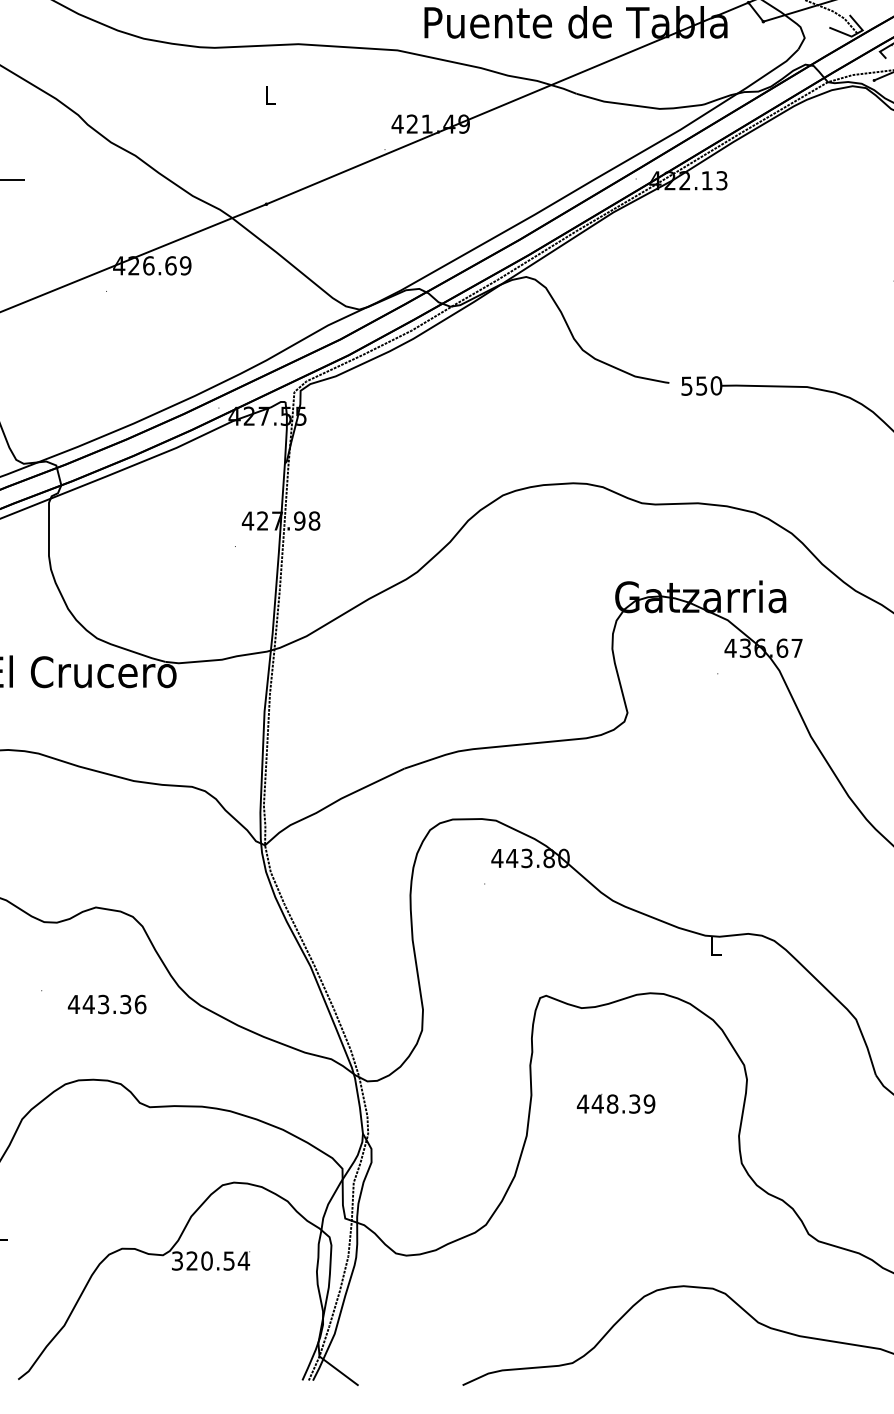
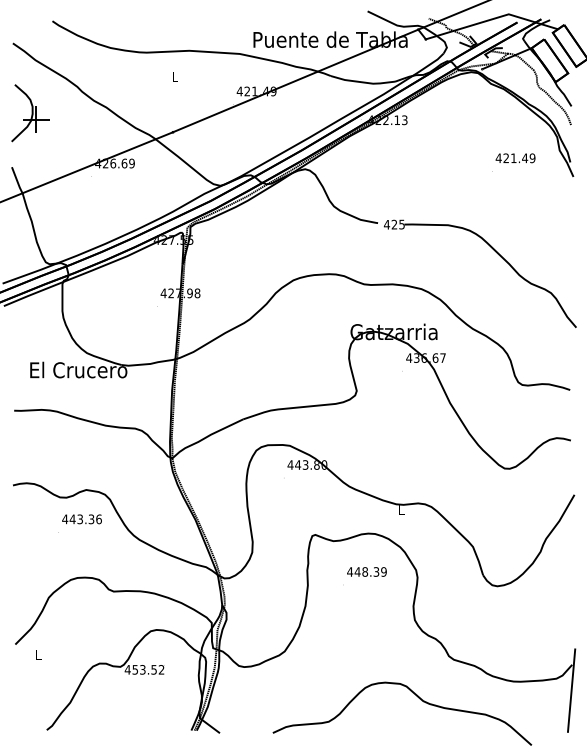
text: (699, 385) -> (393, 224), 550 -> 425
text: (106, 1004) -> (81, 519), moved
text: (615, 1103) -> (366, 571), moved
text: (210, 1260) -> (144, 669), 320.54 -> 453.52

